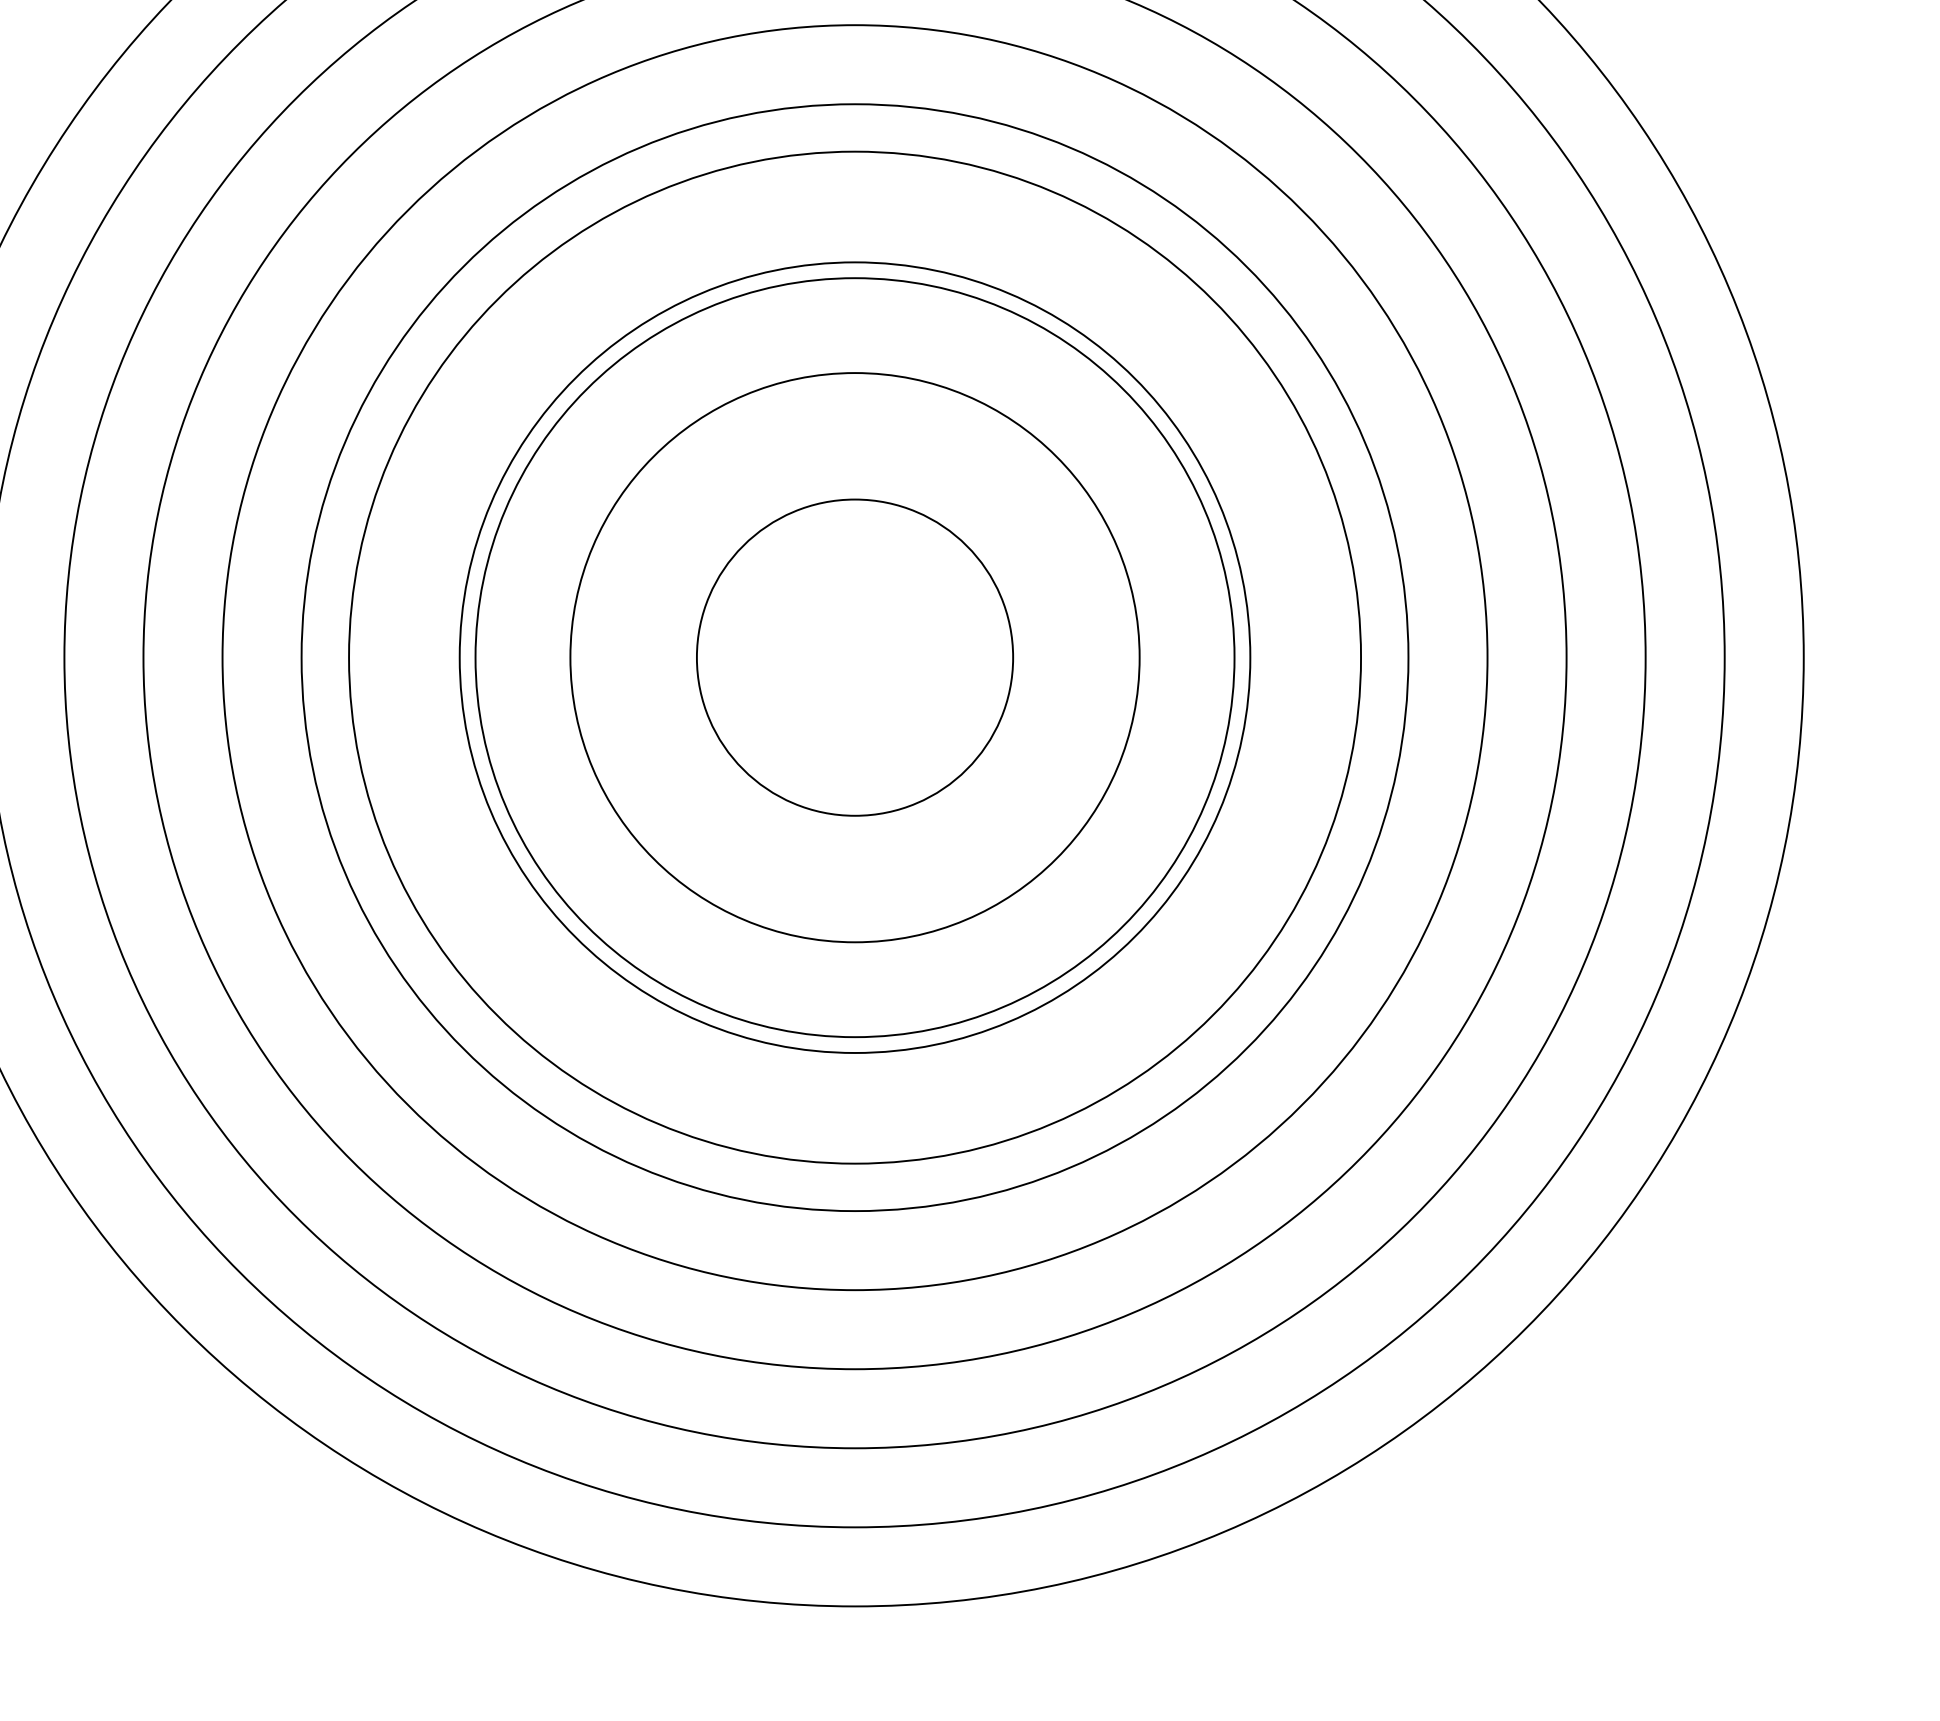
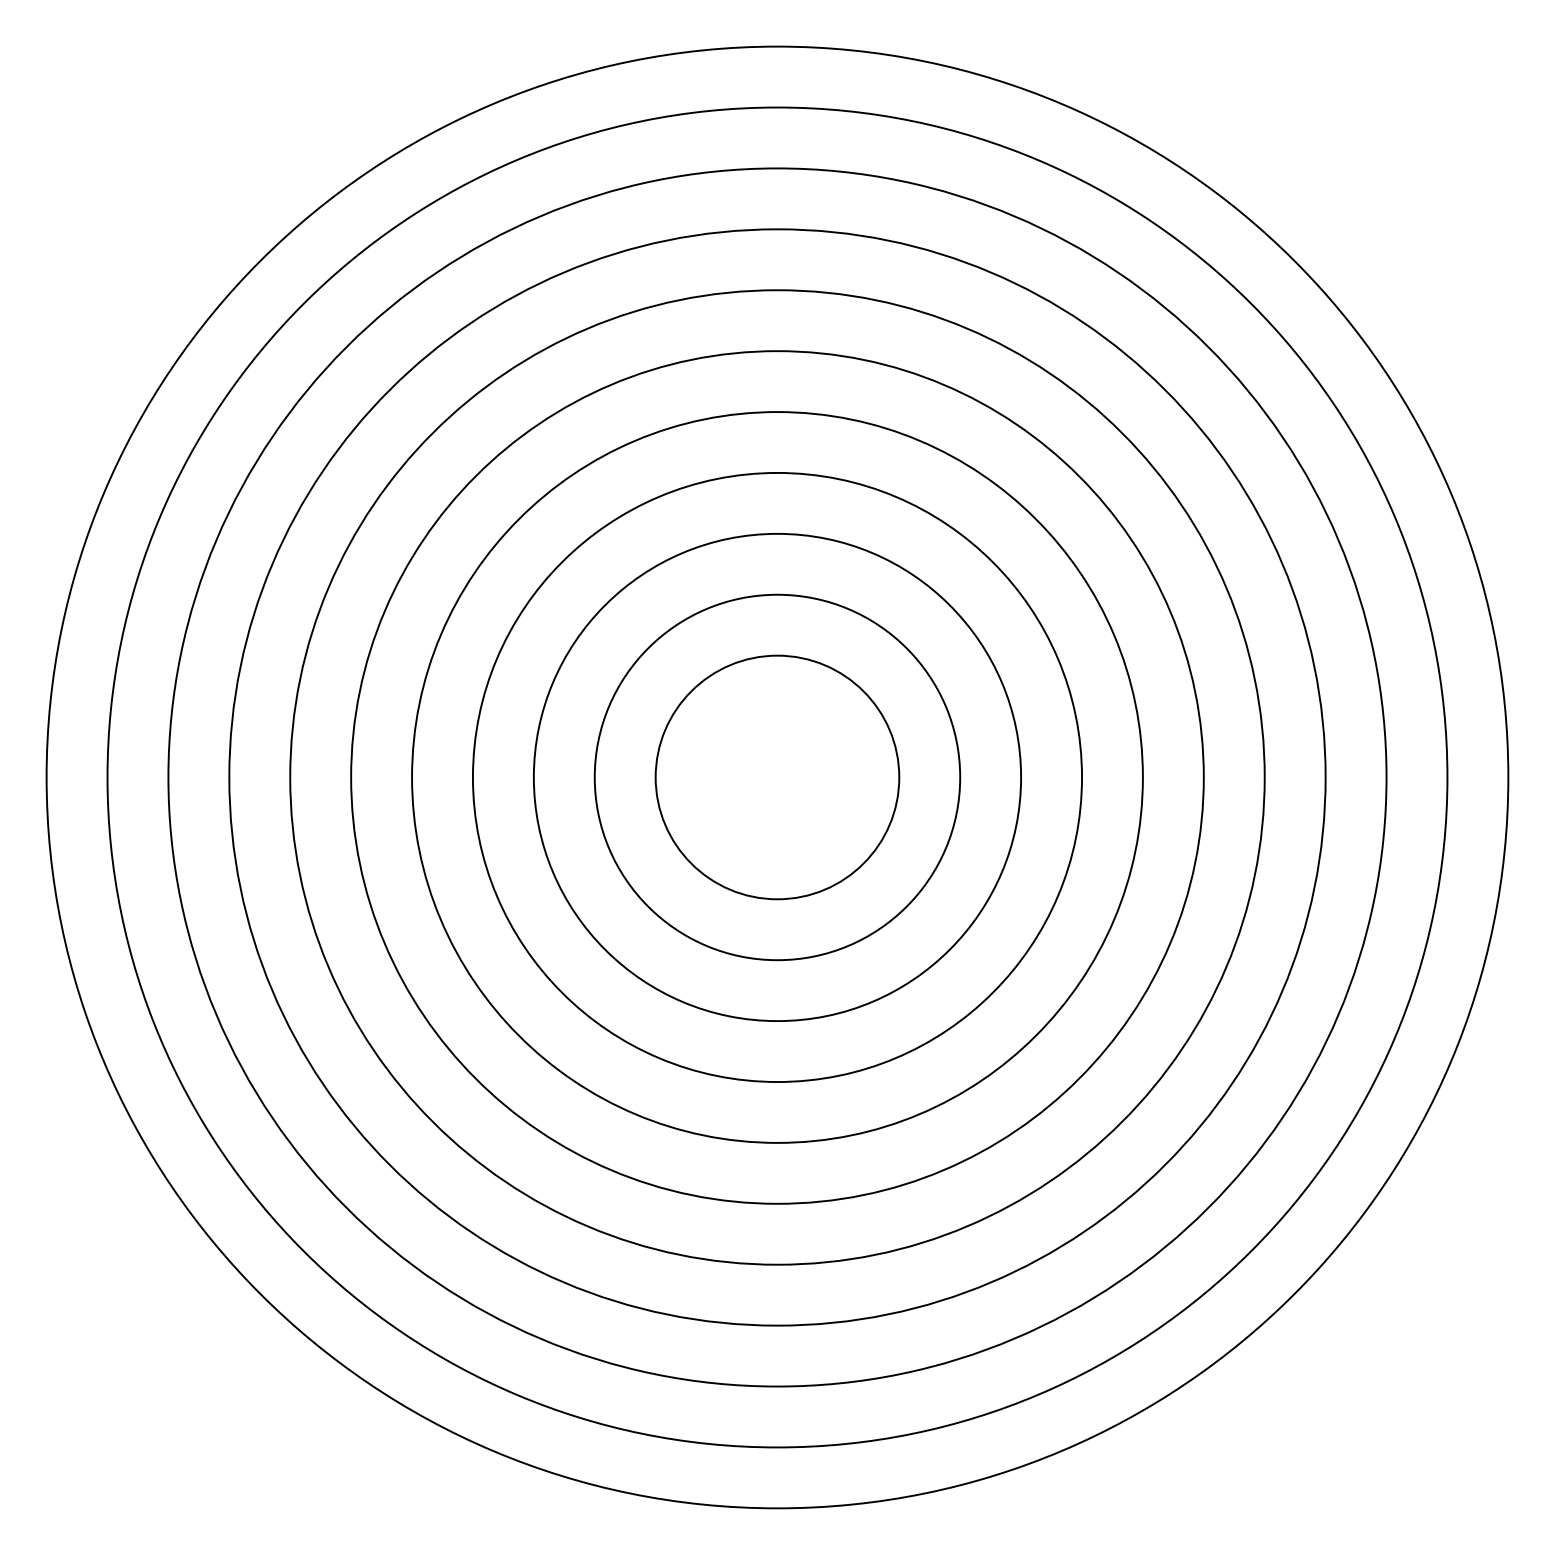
circle: (855, 657) -> (777, 777), size x0.62
circle: (855, 657) -> (777, 777), size x0.62
circle: (855, 657) -> (777, 777), size x1.67

